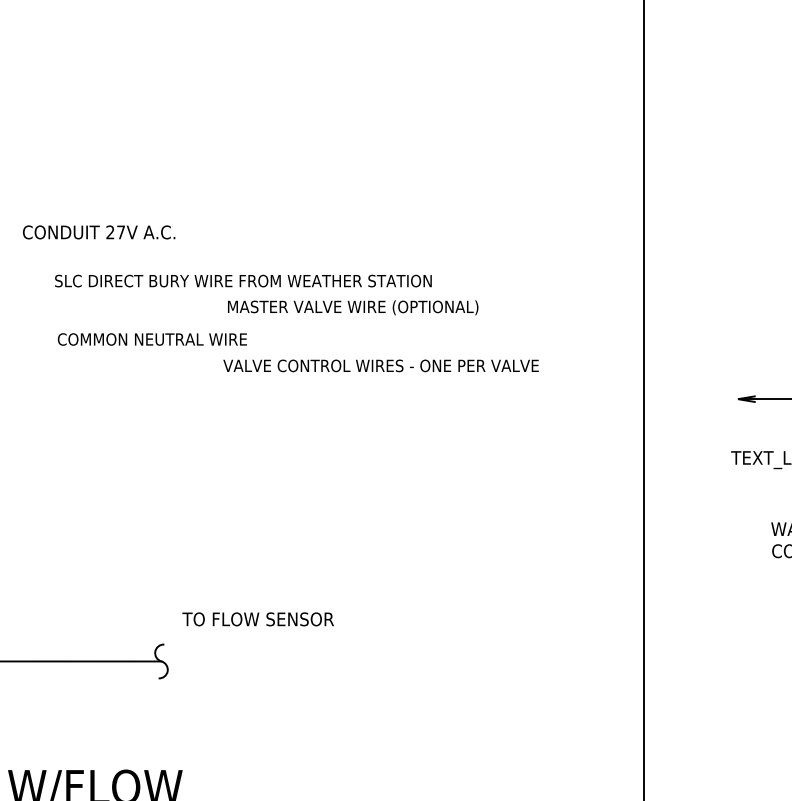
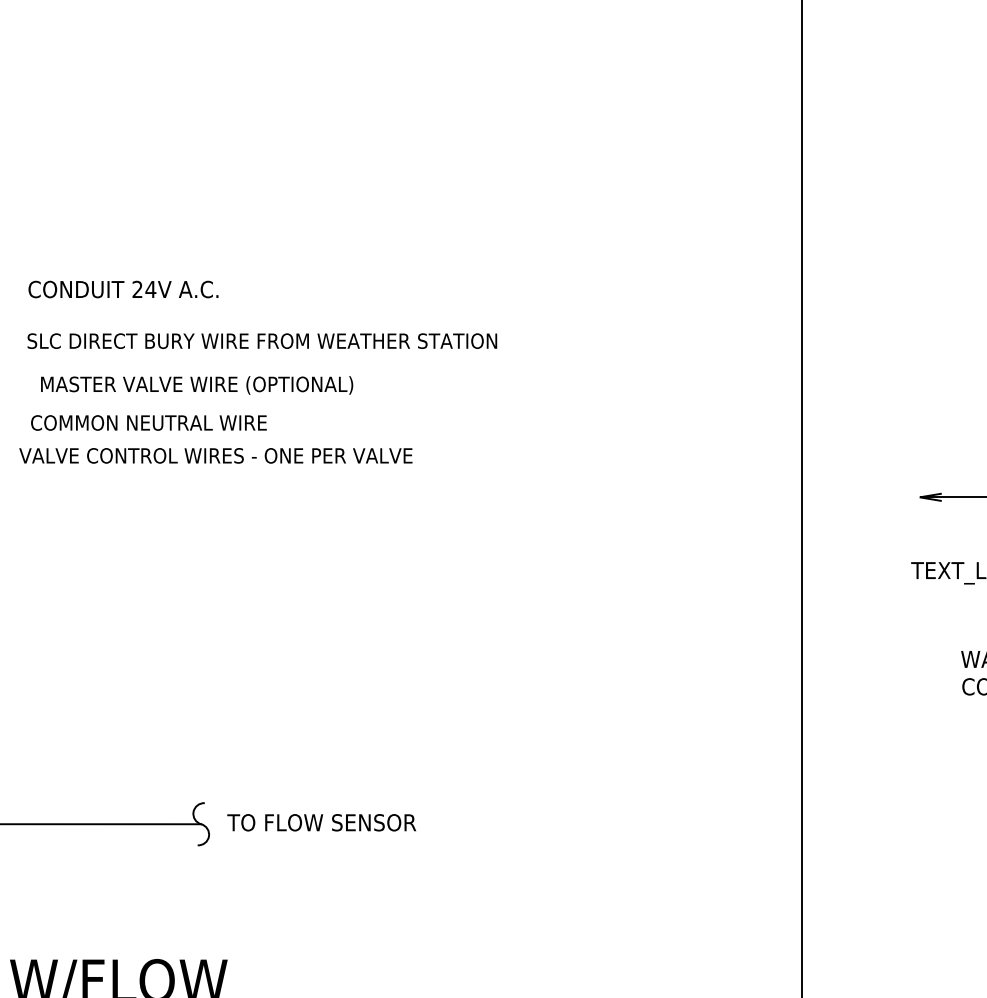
text: (120, 232) -> (150, 289), 27V -> 24V
text: (243, 280) -> (262, 340), moved
text: (353, 307) -> (197, 385), moved
text: (152, 339) -> (148, 422), moved
text: (380, 365) -> (215, 455), moved
text: (257, 619) -> (321, 822), moved

